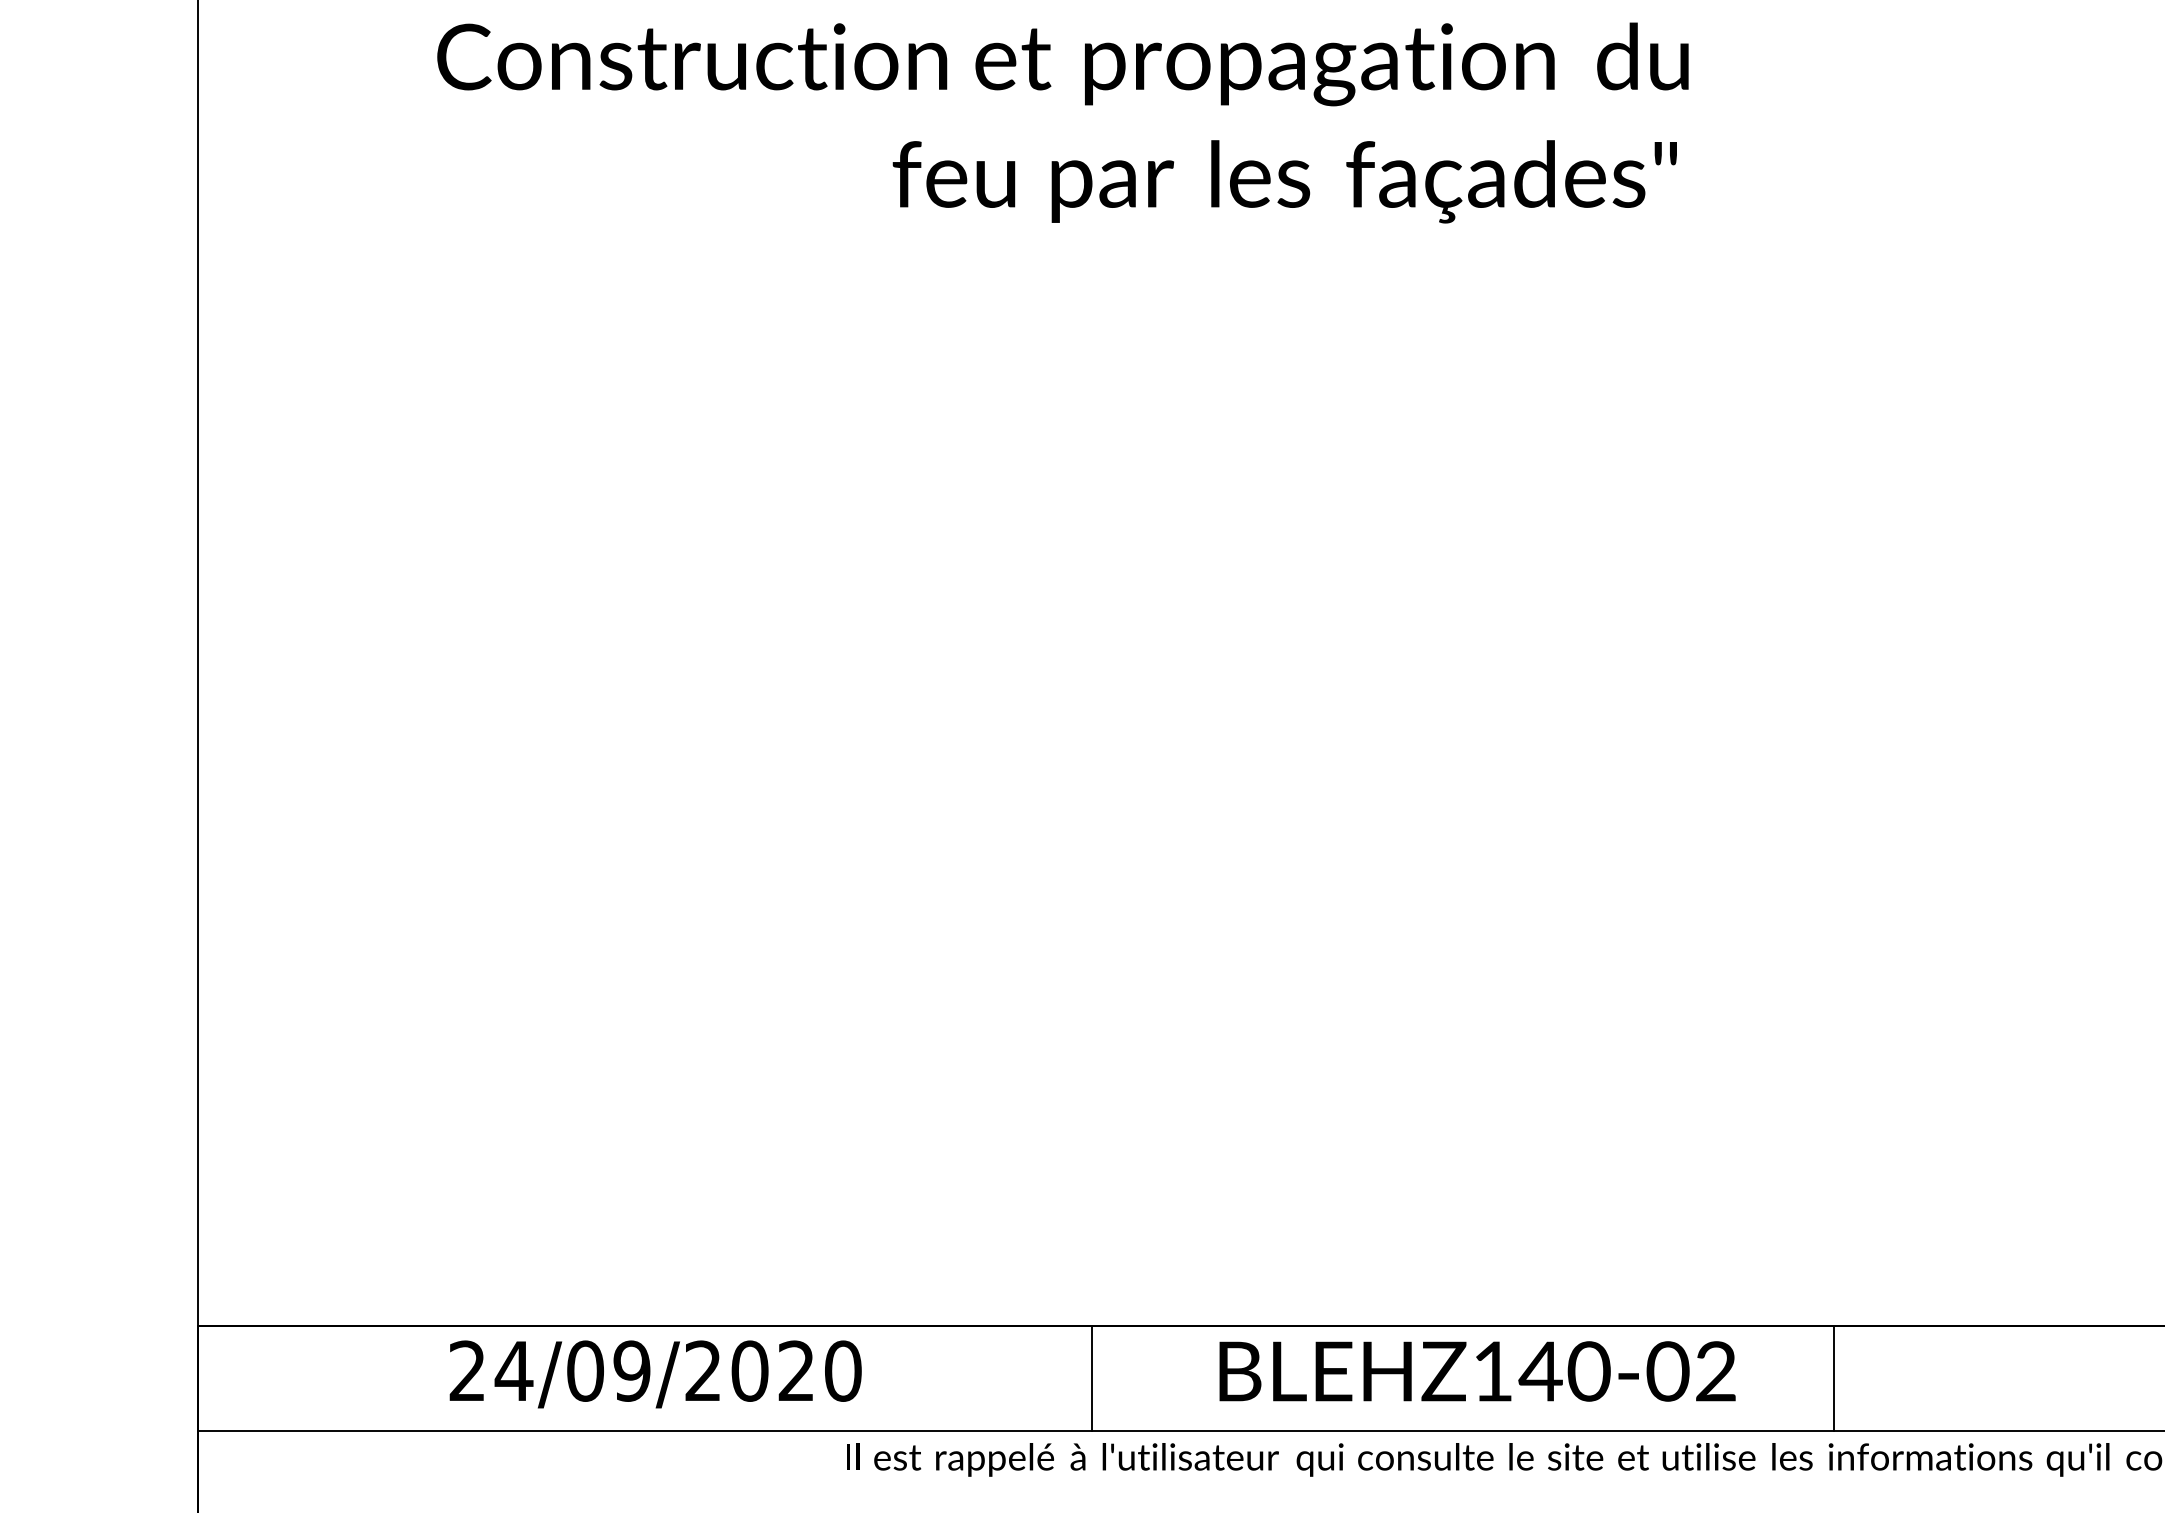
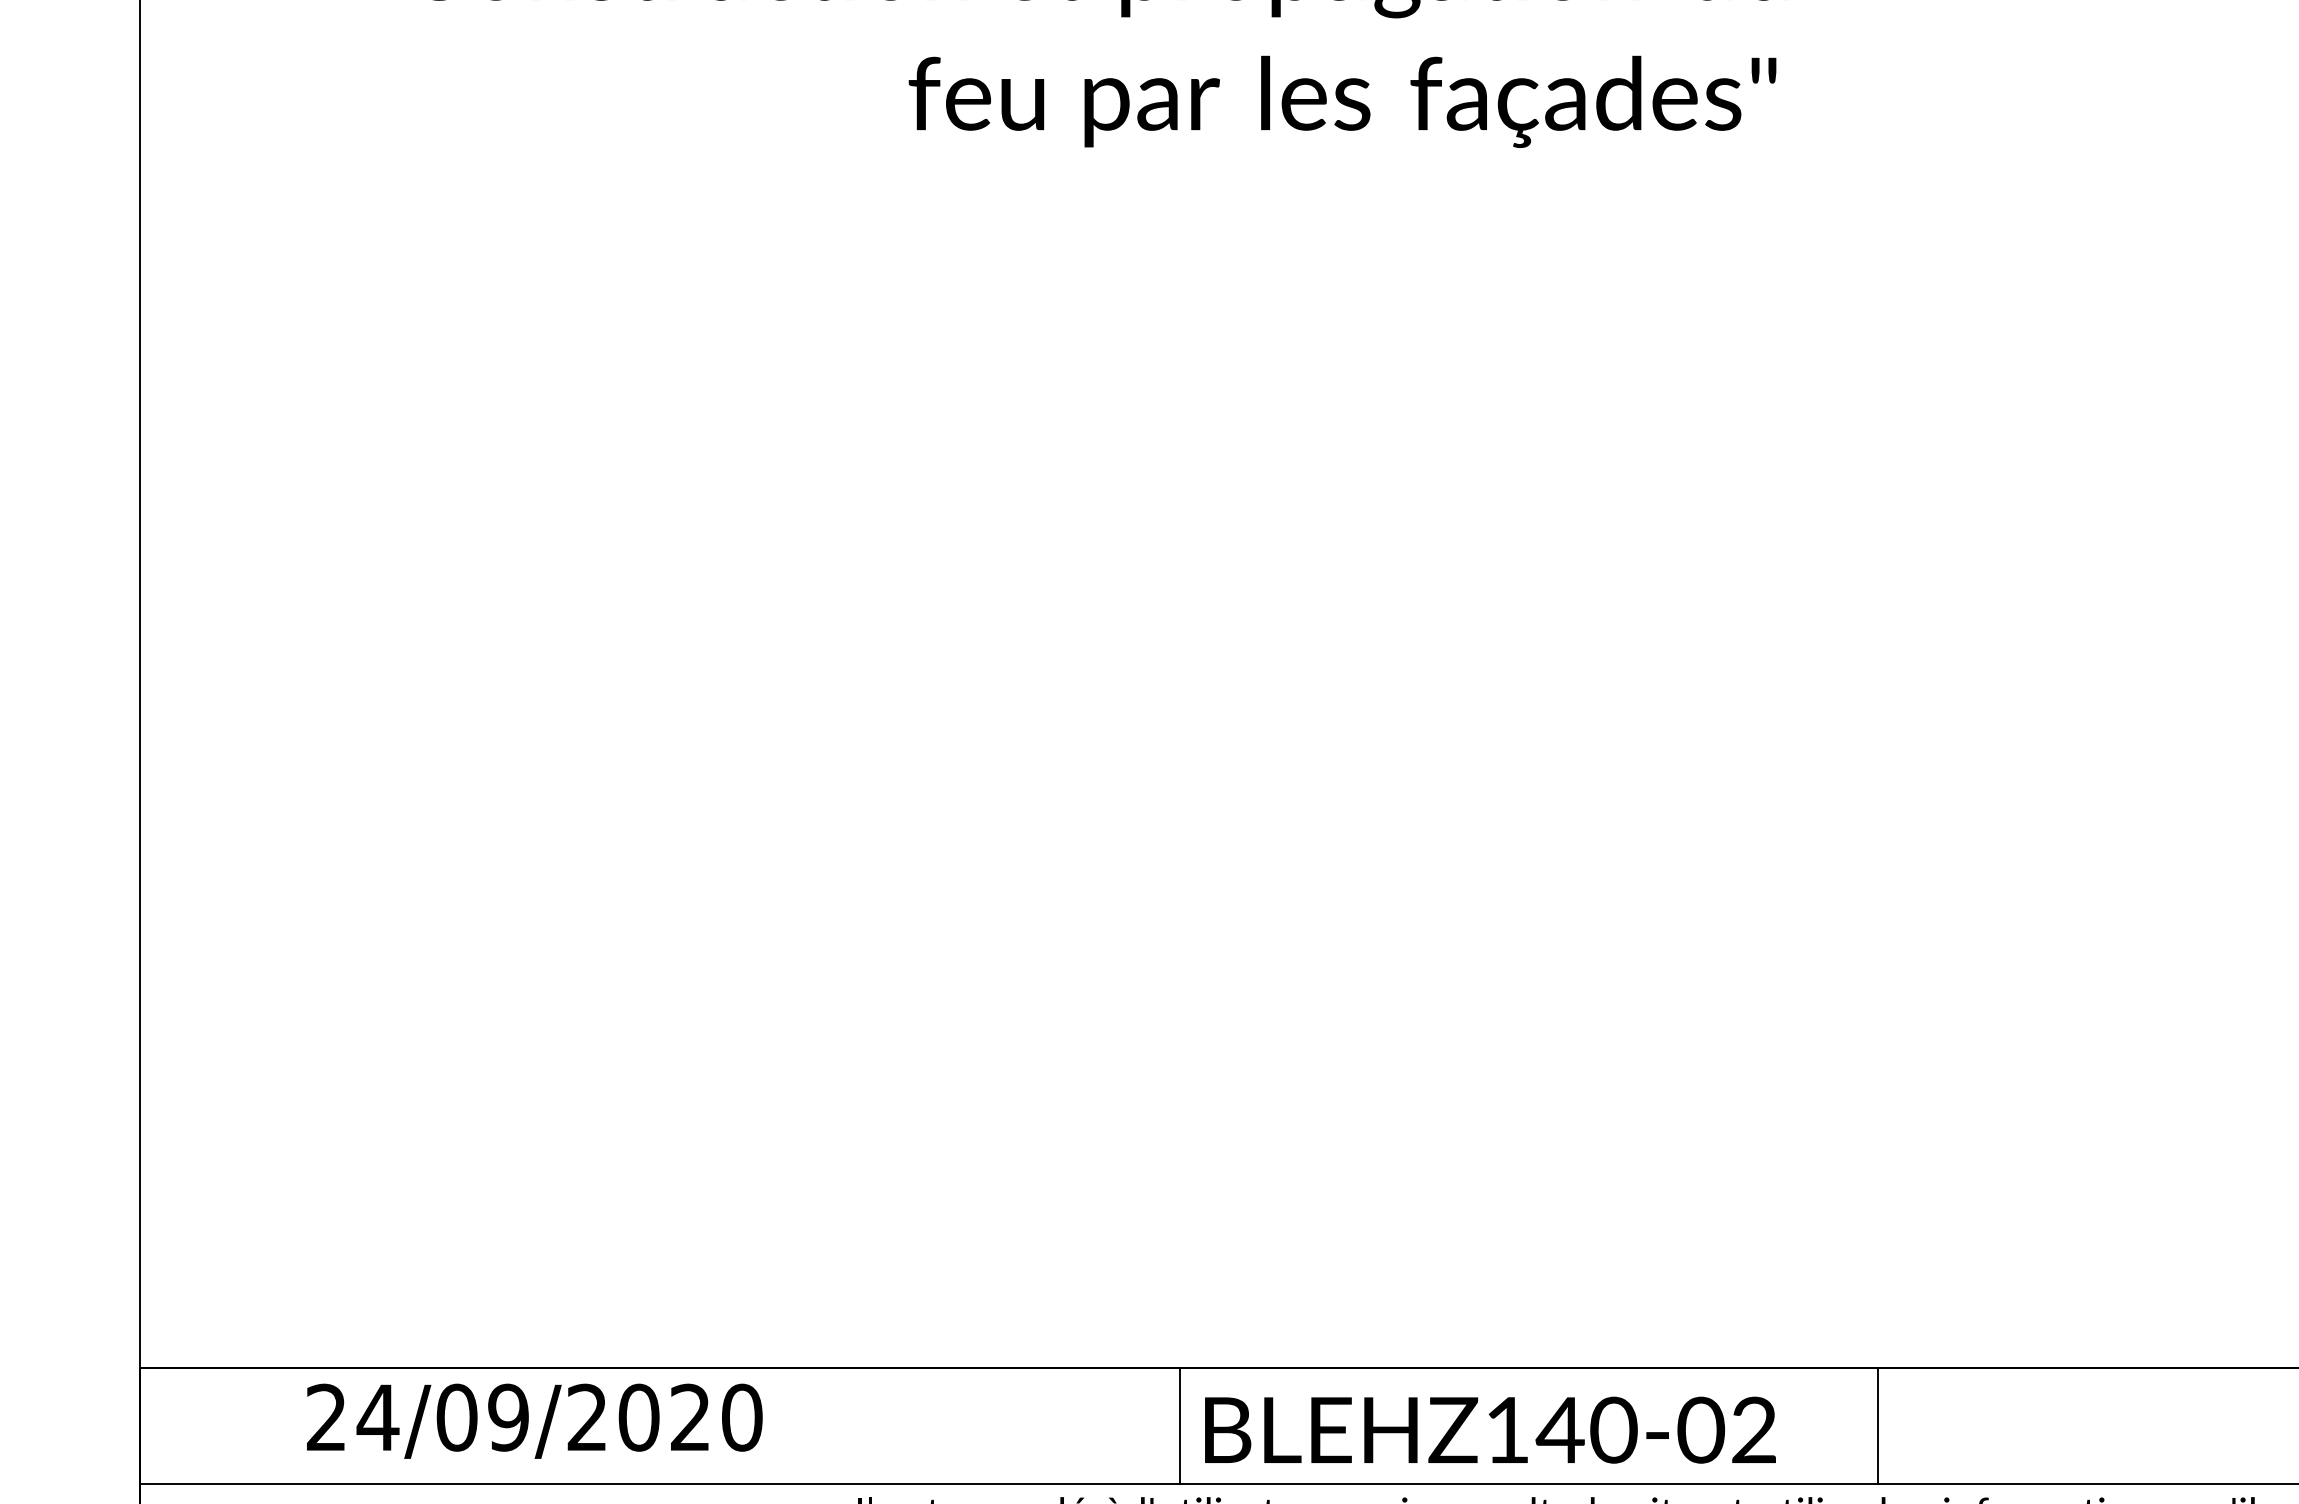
text: (1477, 1371) -> (1490, 1430), moved
text: (655, 1374) -> (534, 1421), moved
line: (1092, 1378) -> (1180, 1425), moved
line: (1833, 1378) -> (1877, 1425), moved

